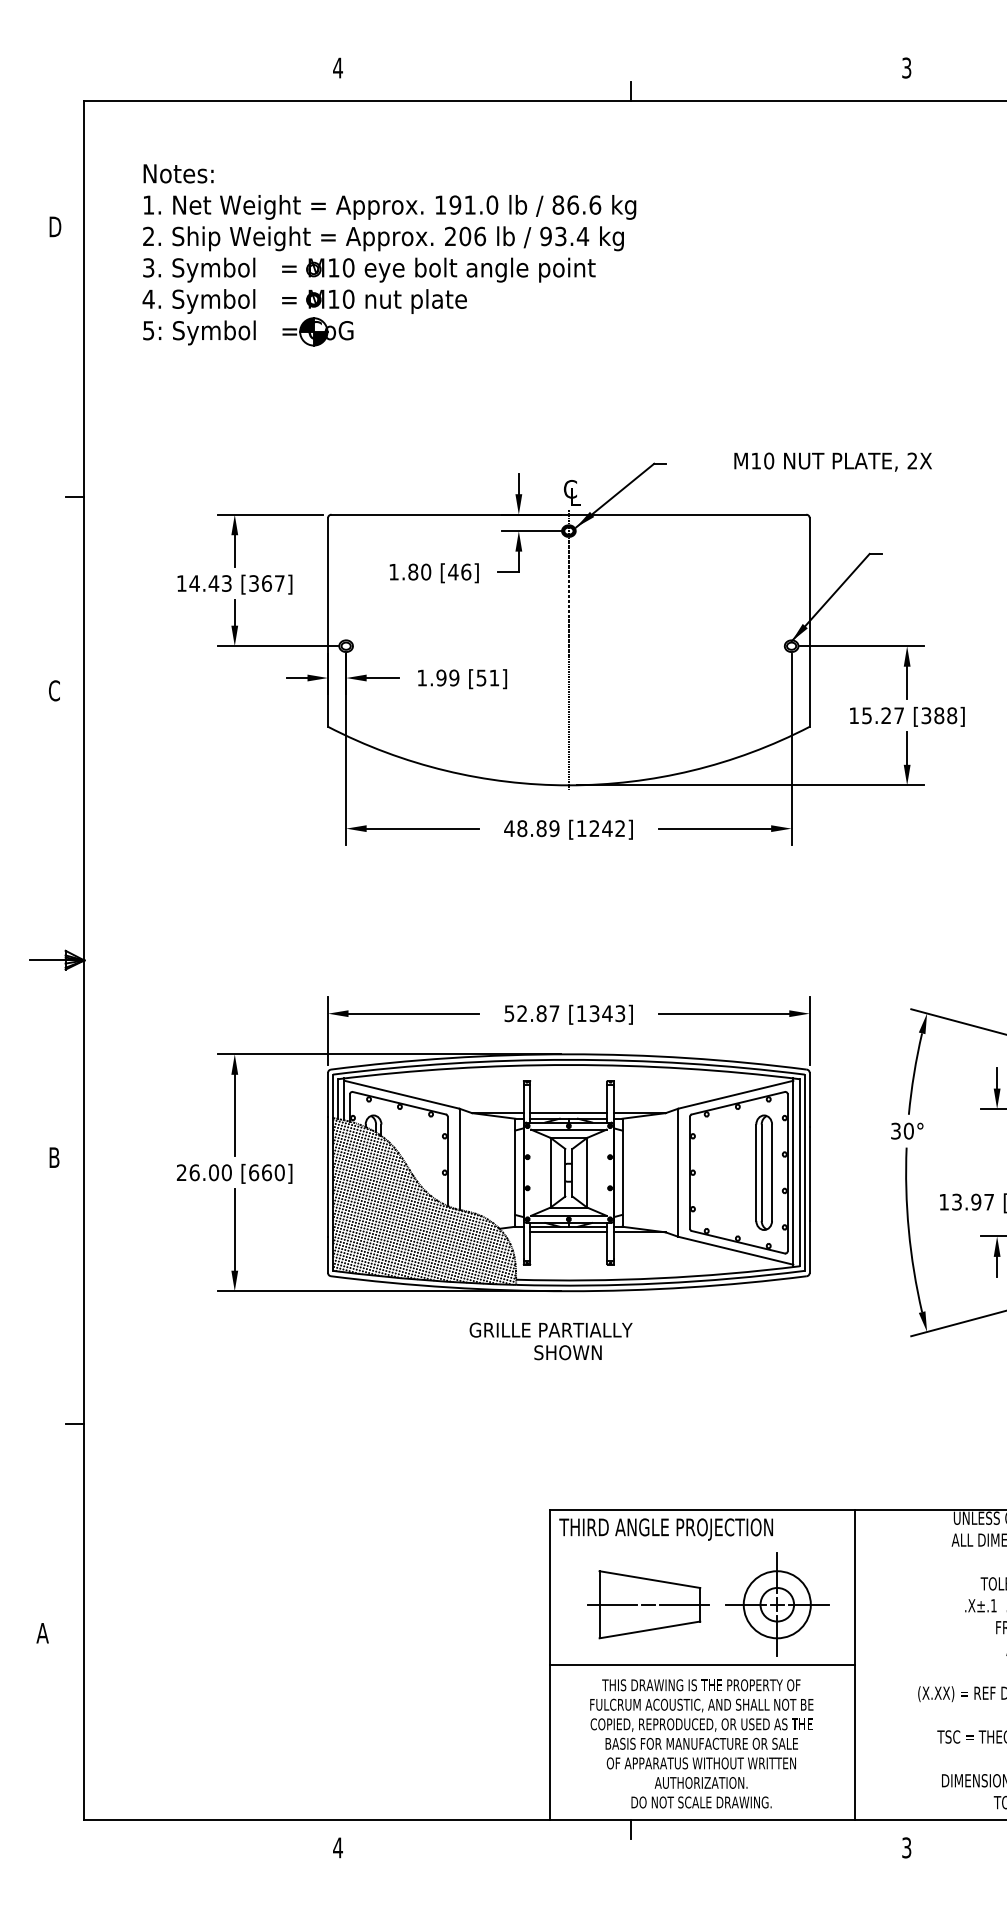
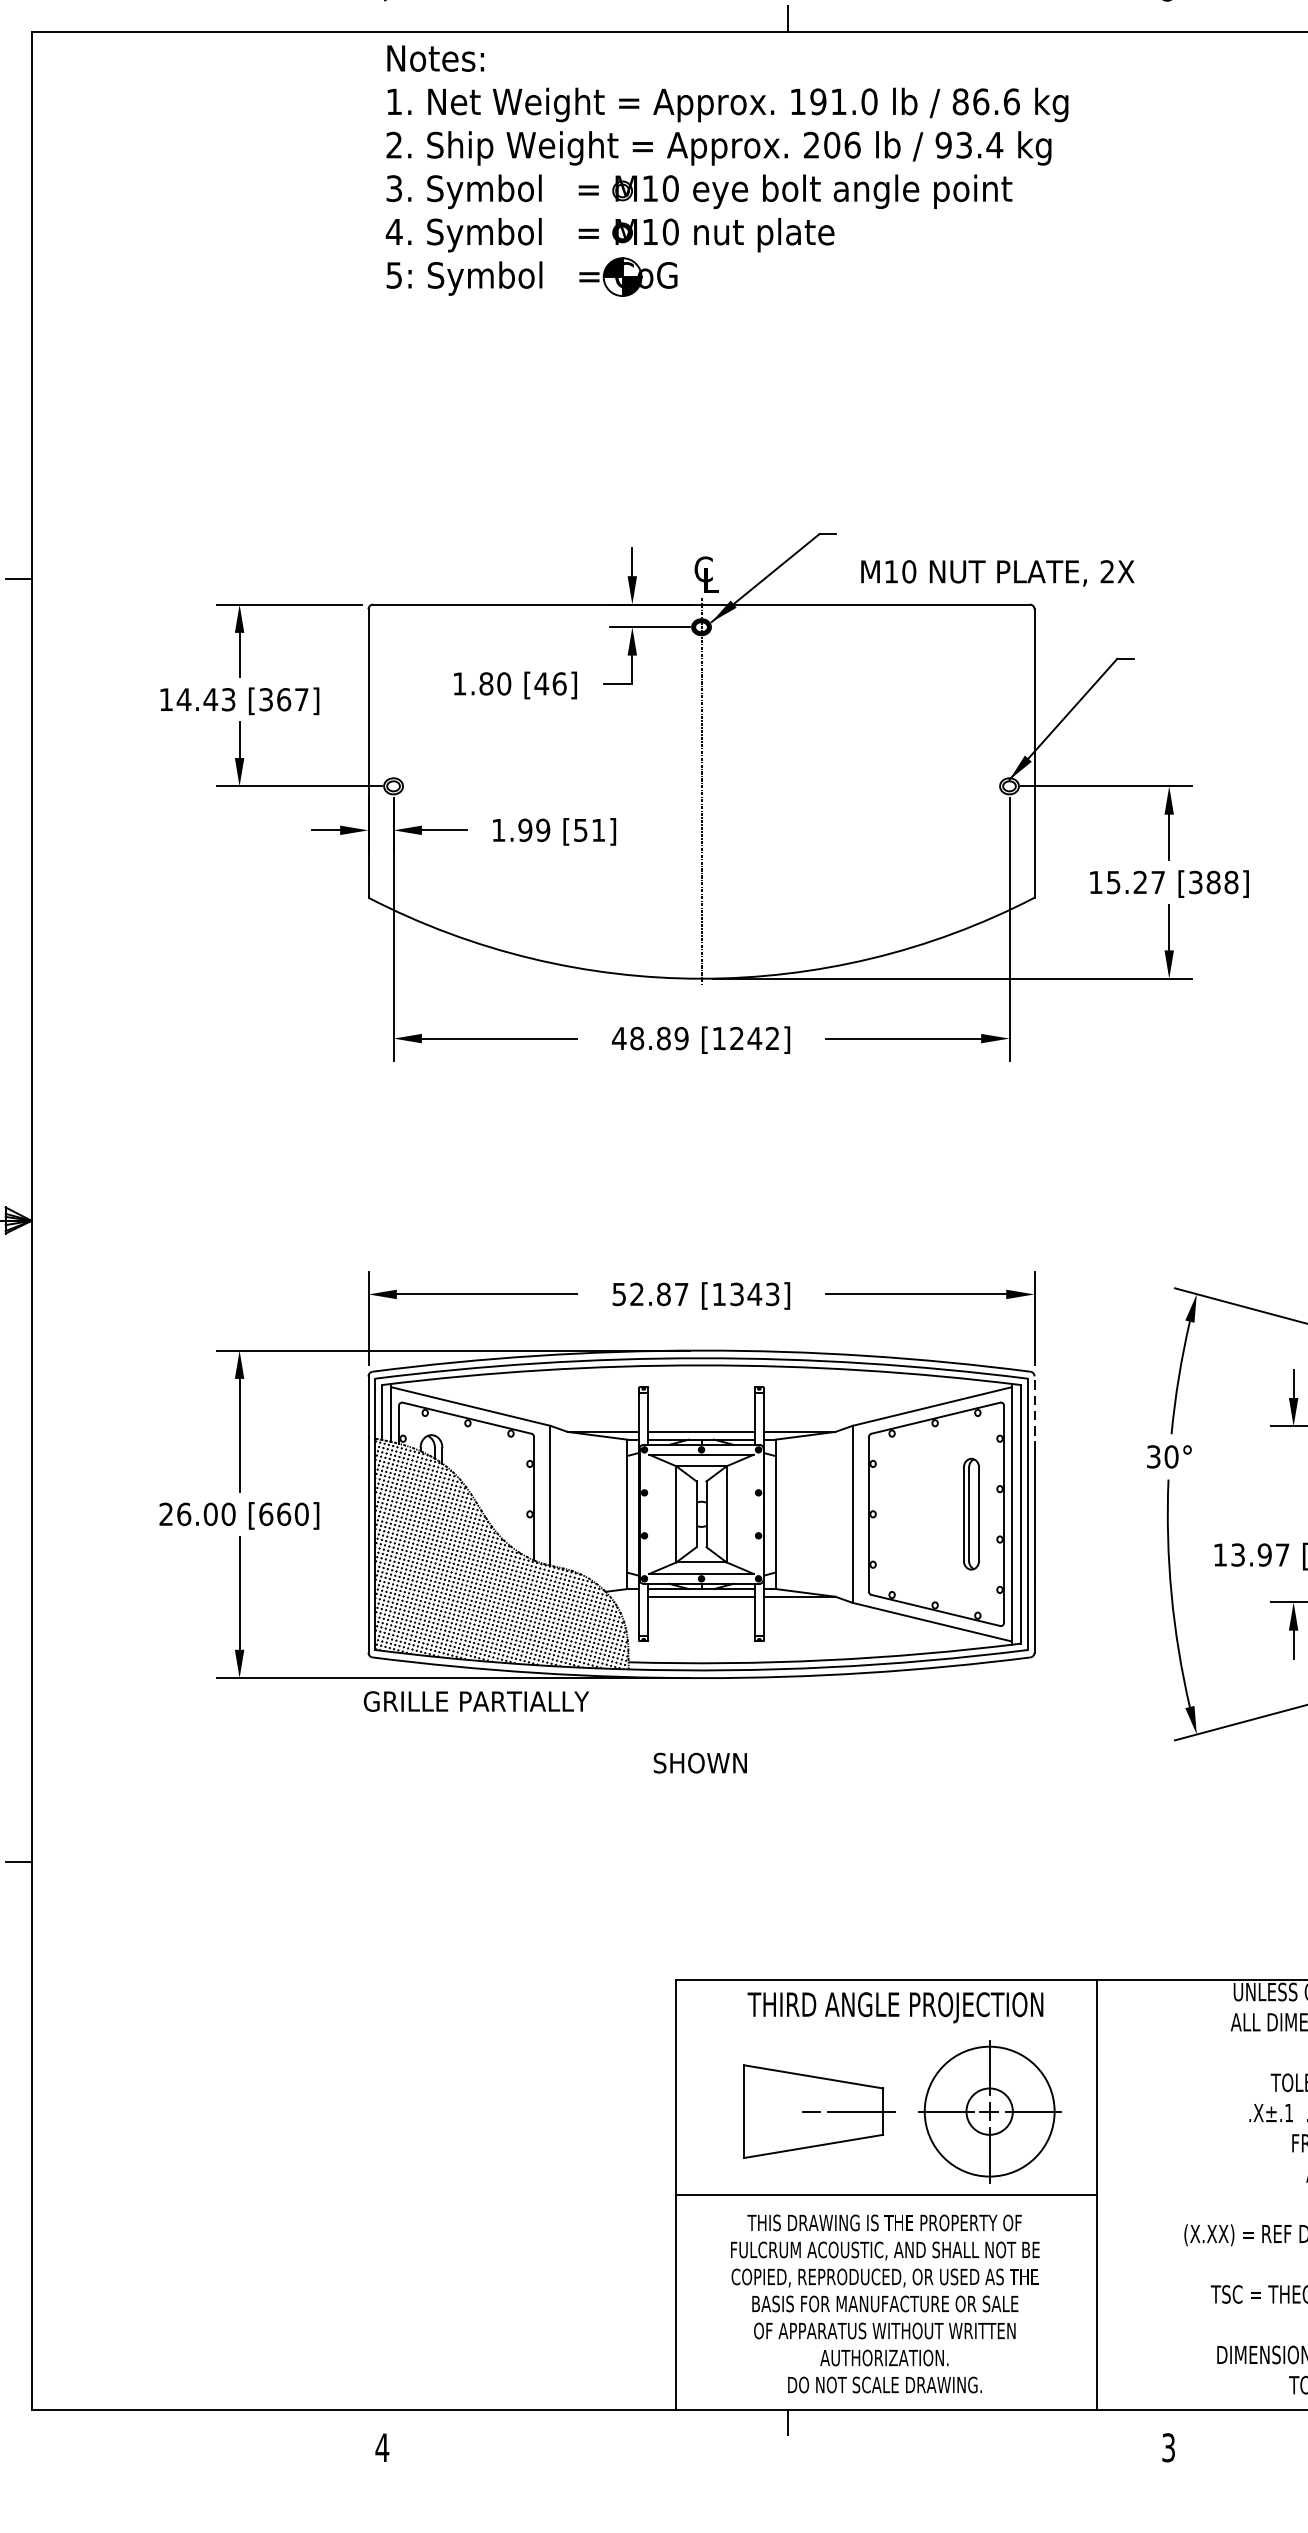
part: (389, 263) -> (727, 182), moved
text: (832, 461) -> (996, 572), moved
line: (809, 1099) -> (1034, 1413), solid -> dashed
part: (763, 1172) -> (970, 1513), size x0.7
text: (550, 1329) -> (475, 1700), moved
text: (665, 1529) -> (894, 2007), moved
line: (612, 1604) -> (761, 2111), removed
circle: (776, 1604) -> (988, 2111), size x1.4

